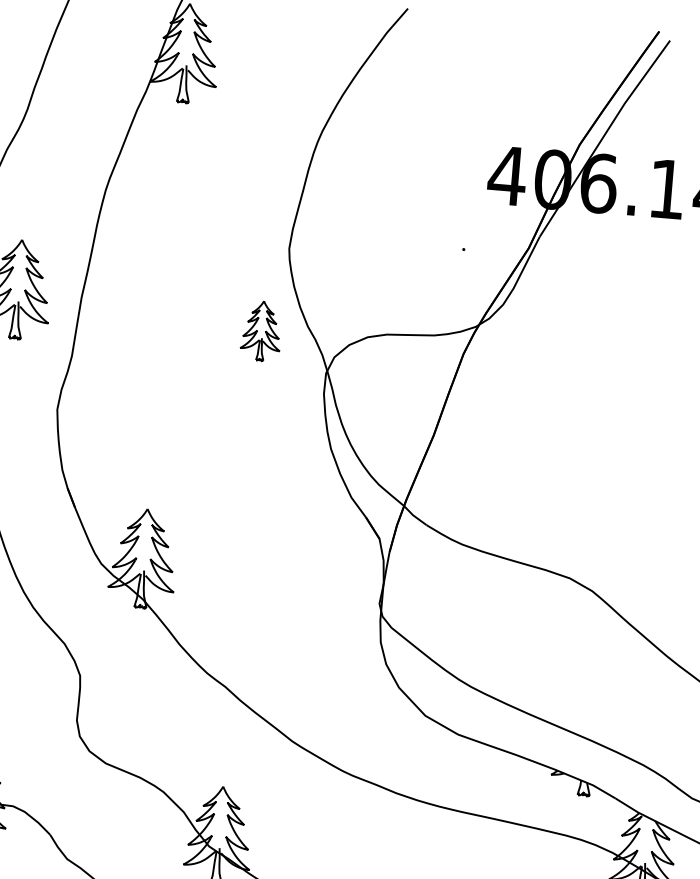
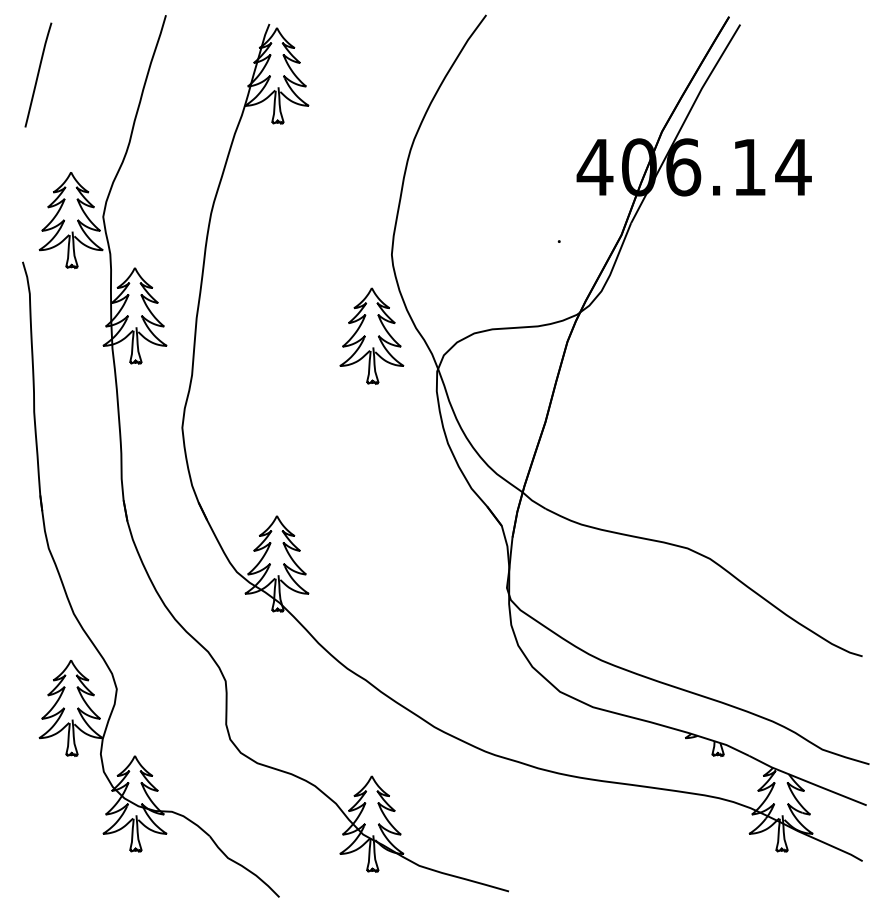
part: (261, 330) -> (371, 335), size x1.67

